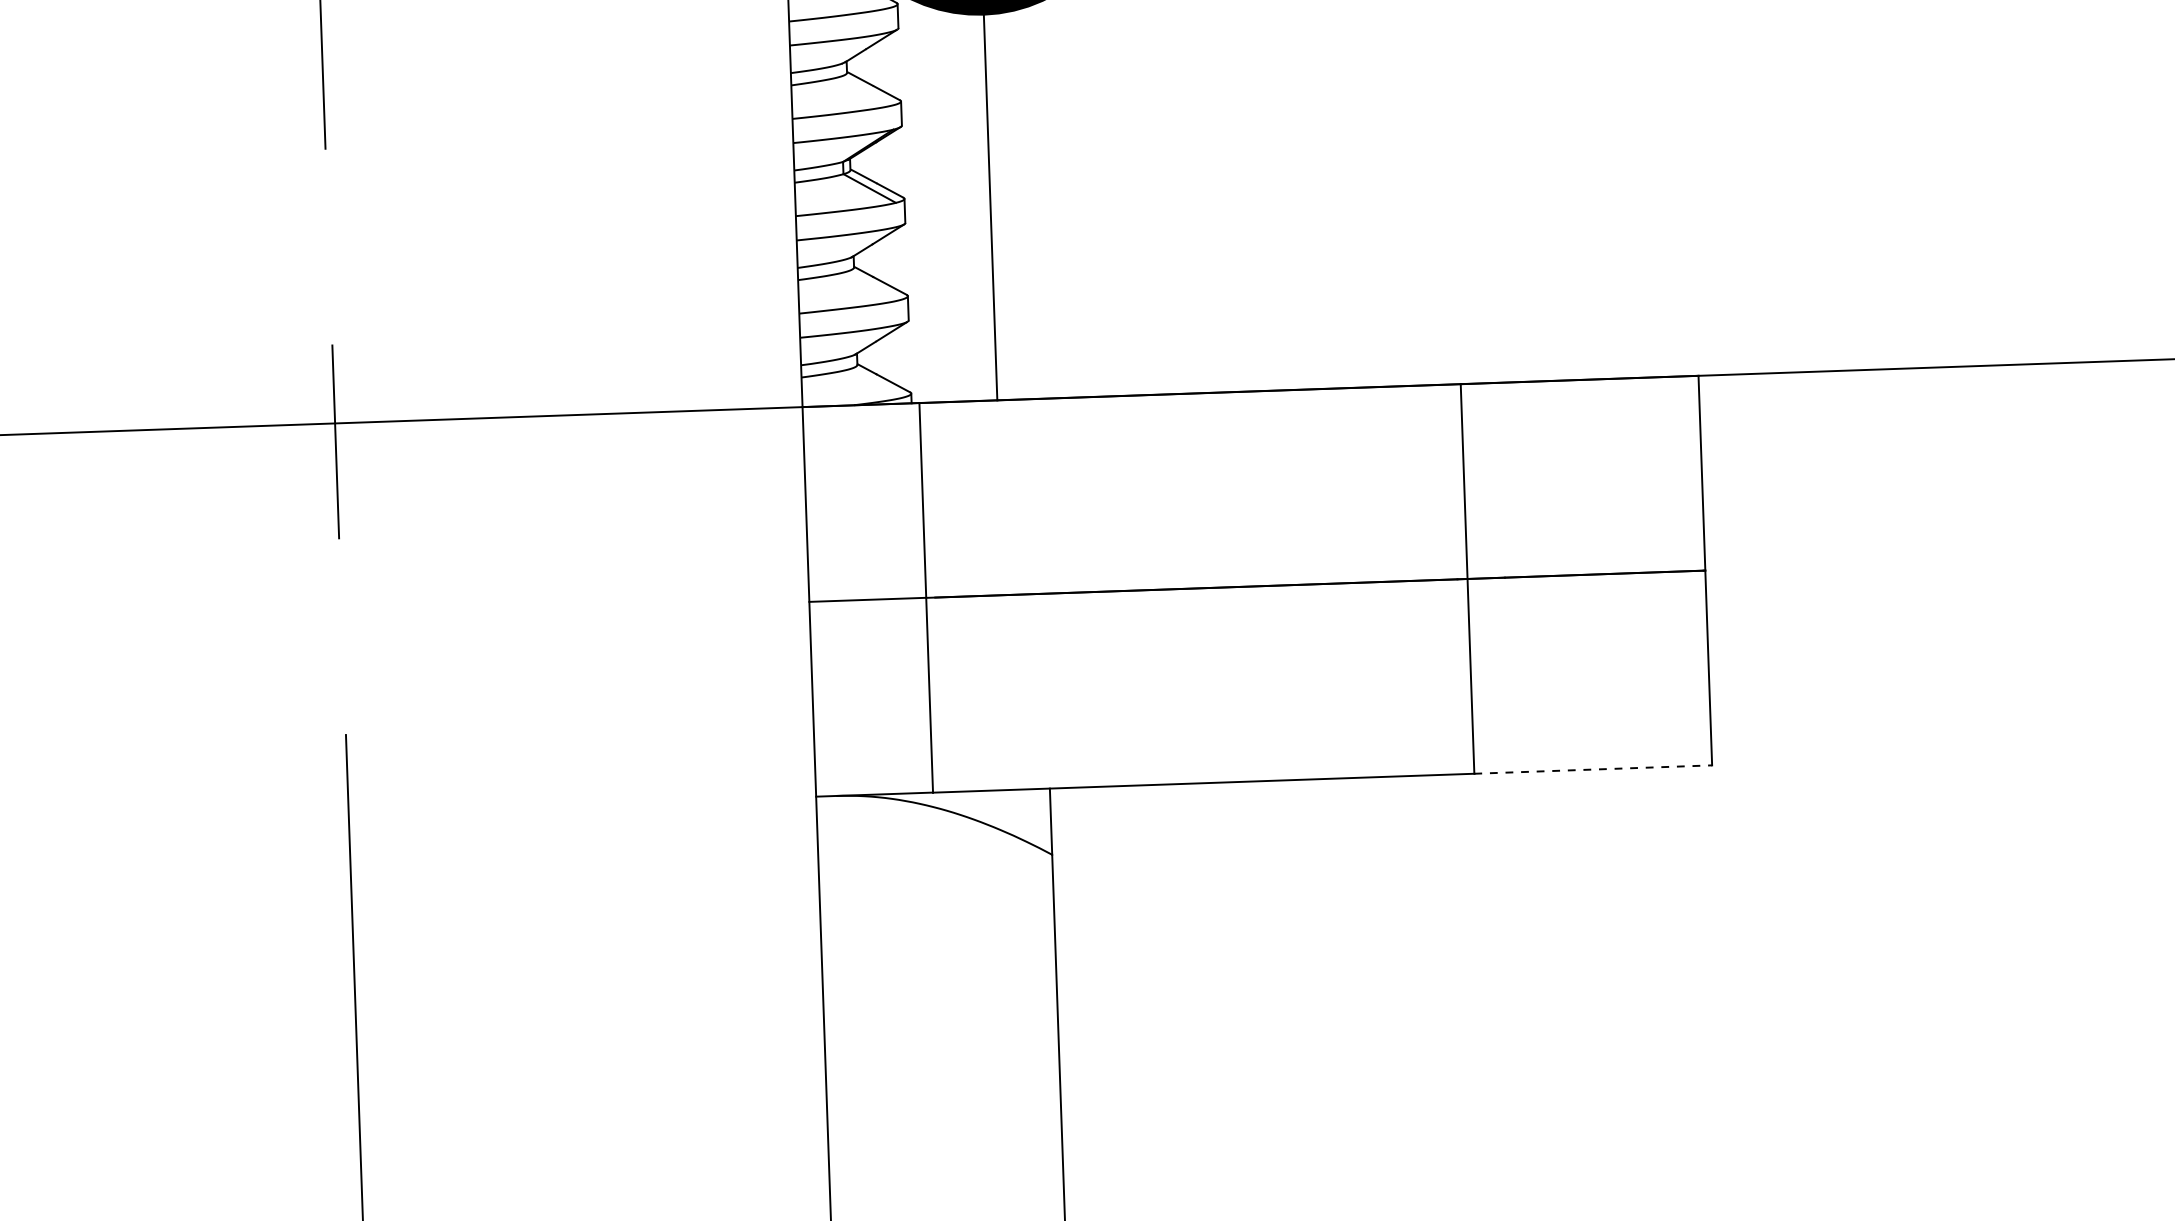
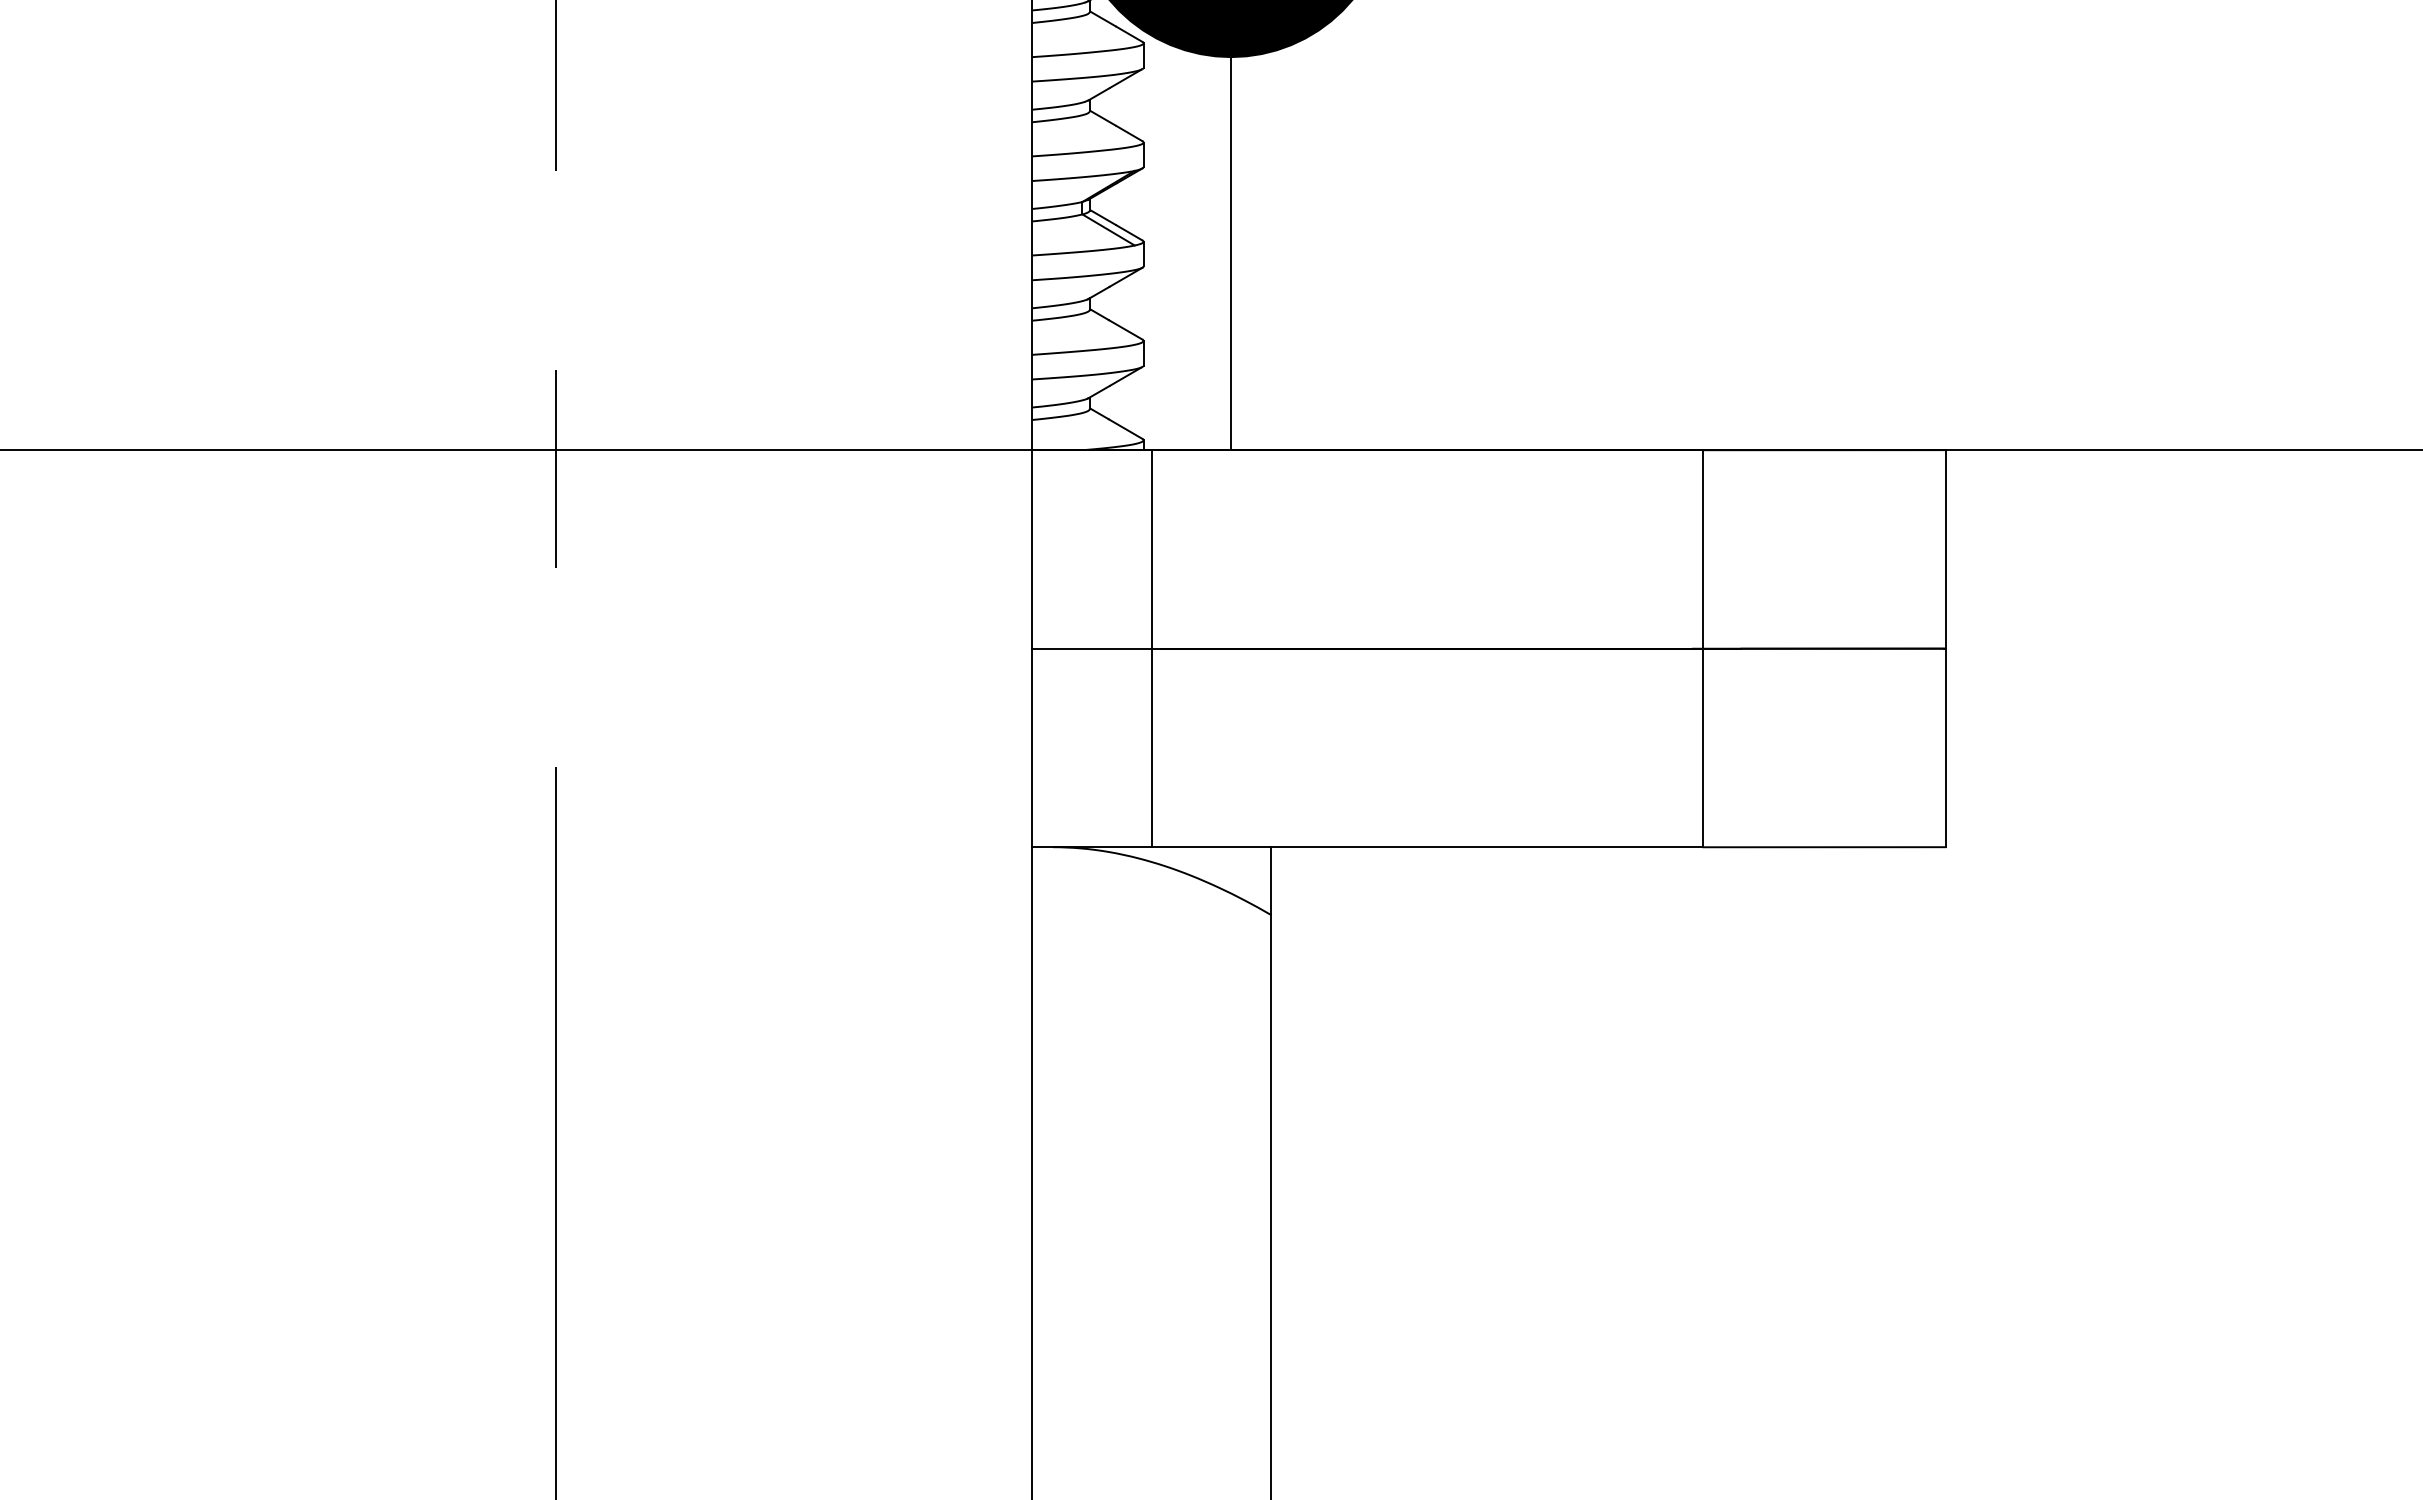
line: (1593, 769) -> (1824, 847), dashed -> solid

